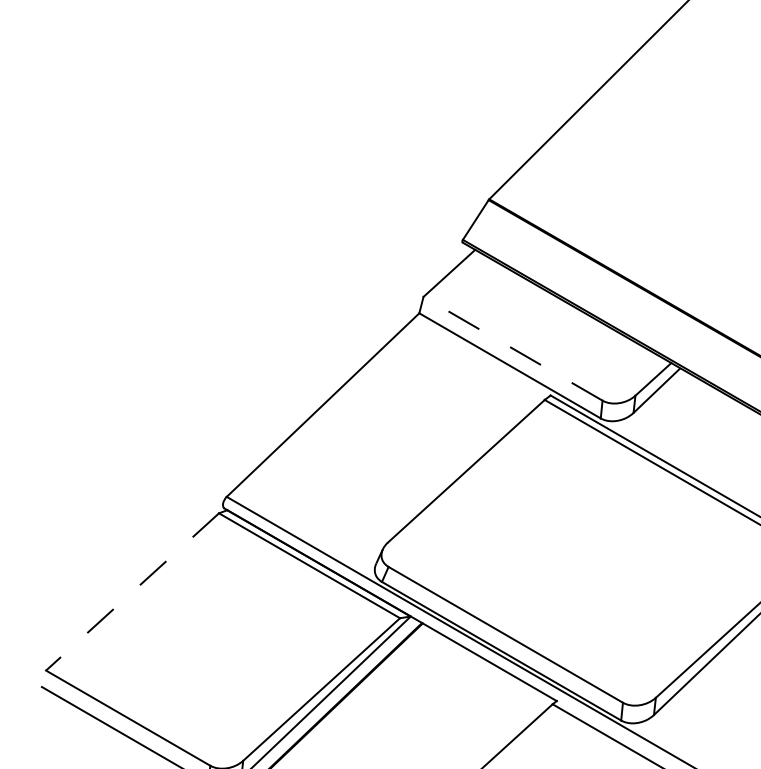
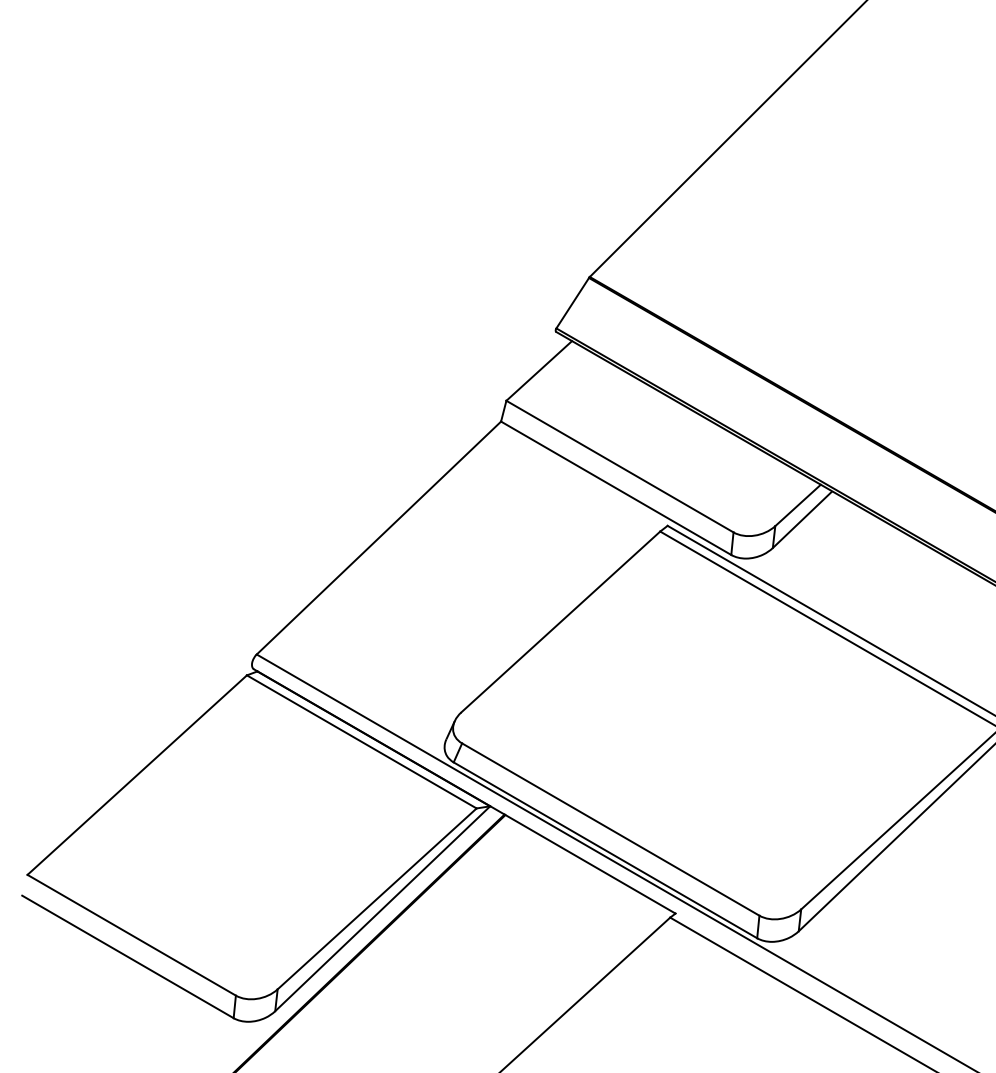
line: (512, 348) -> (619, 466), dashed -> solid
line: (131, 592) -> (136, 775), dashed -> solid

